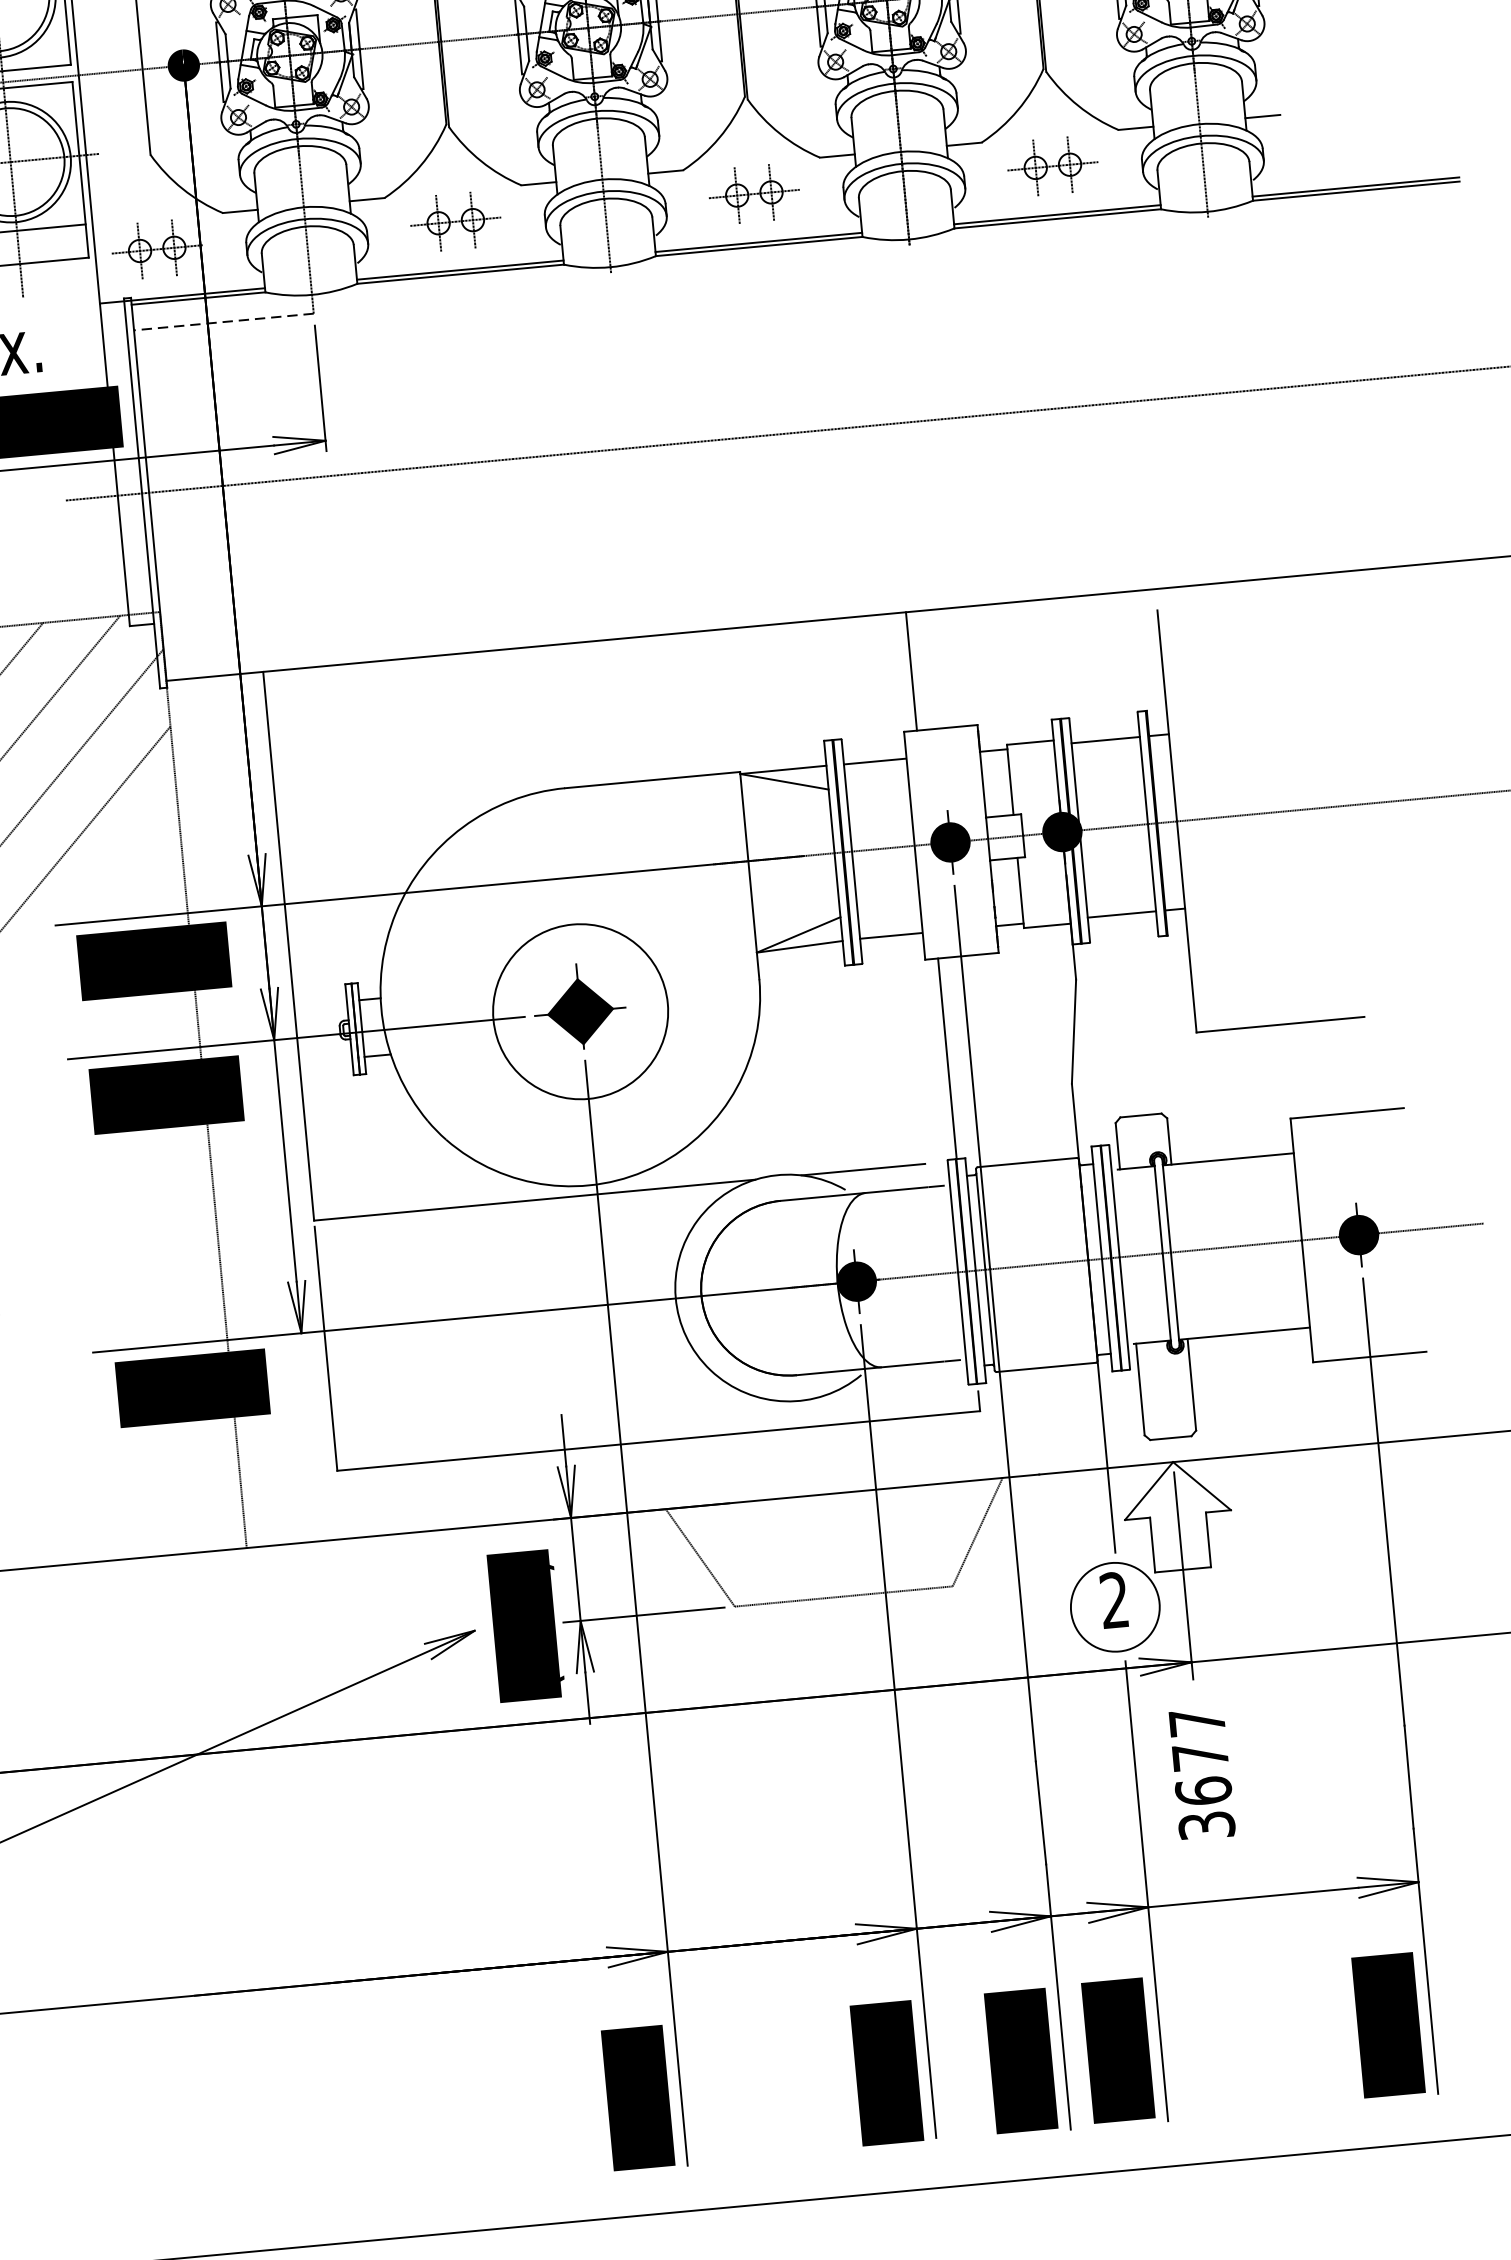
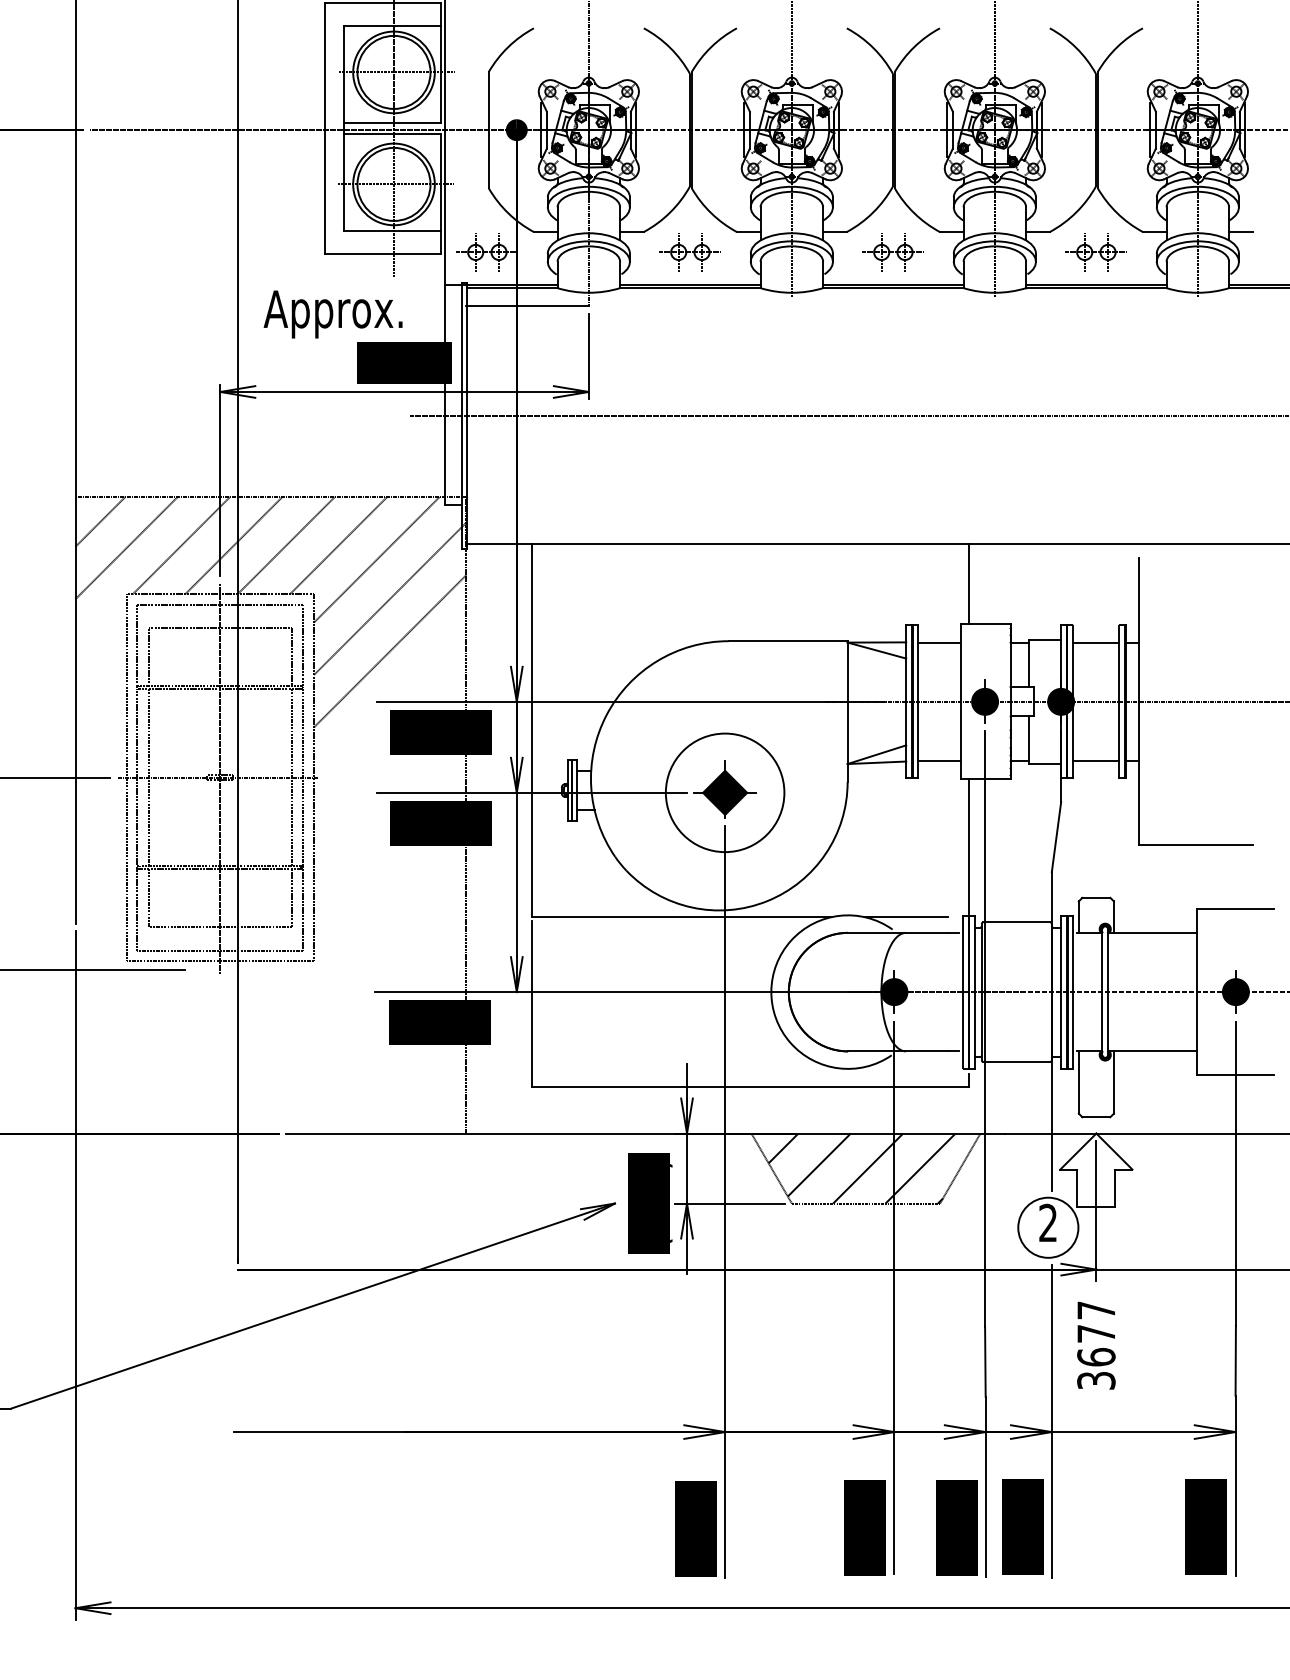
line: (223, 321) -> (527, 305), dashed -> solid
hatch: (832, 1545) -> (861, 1168), added

